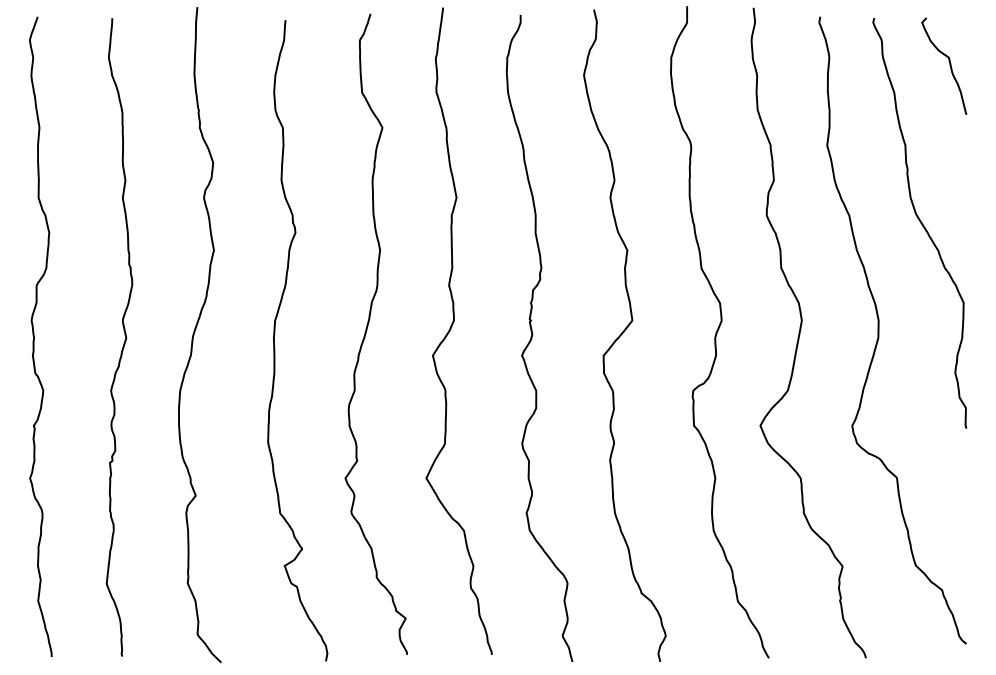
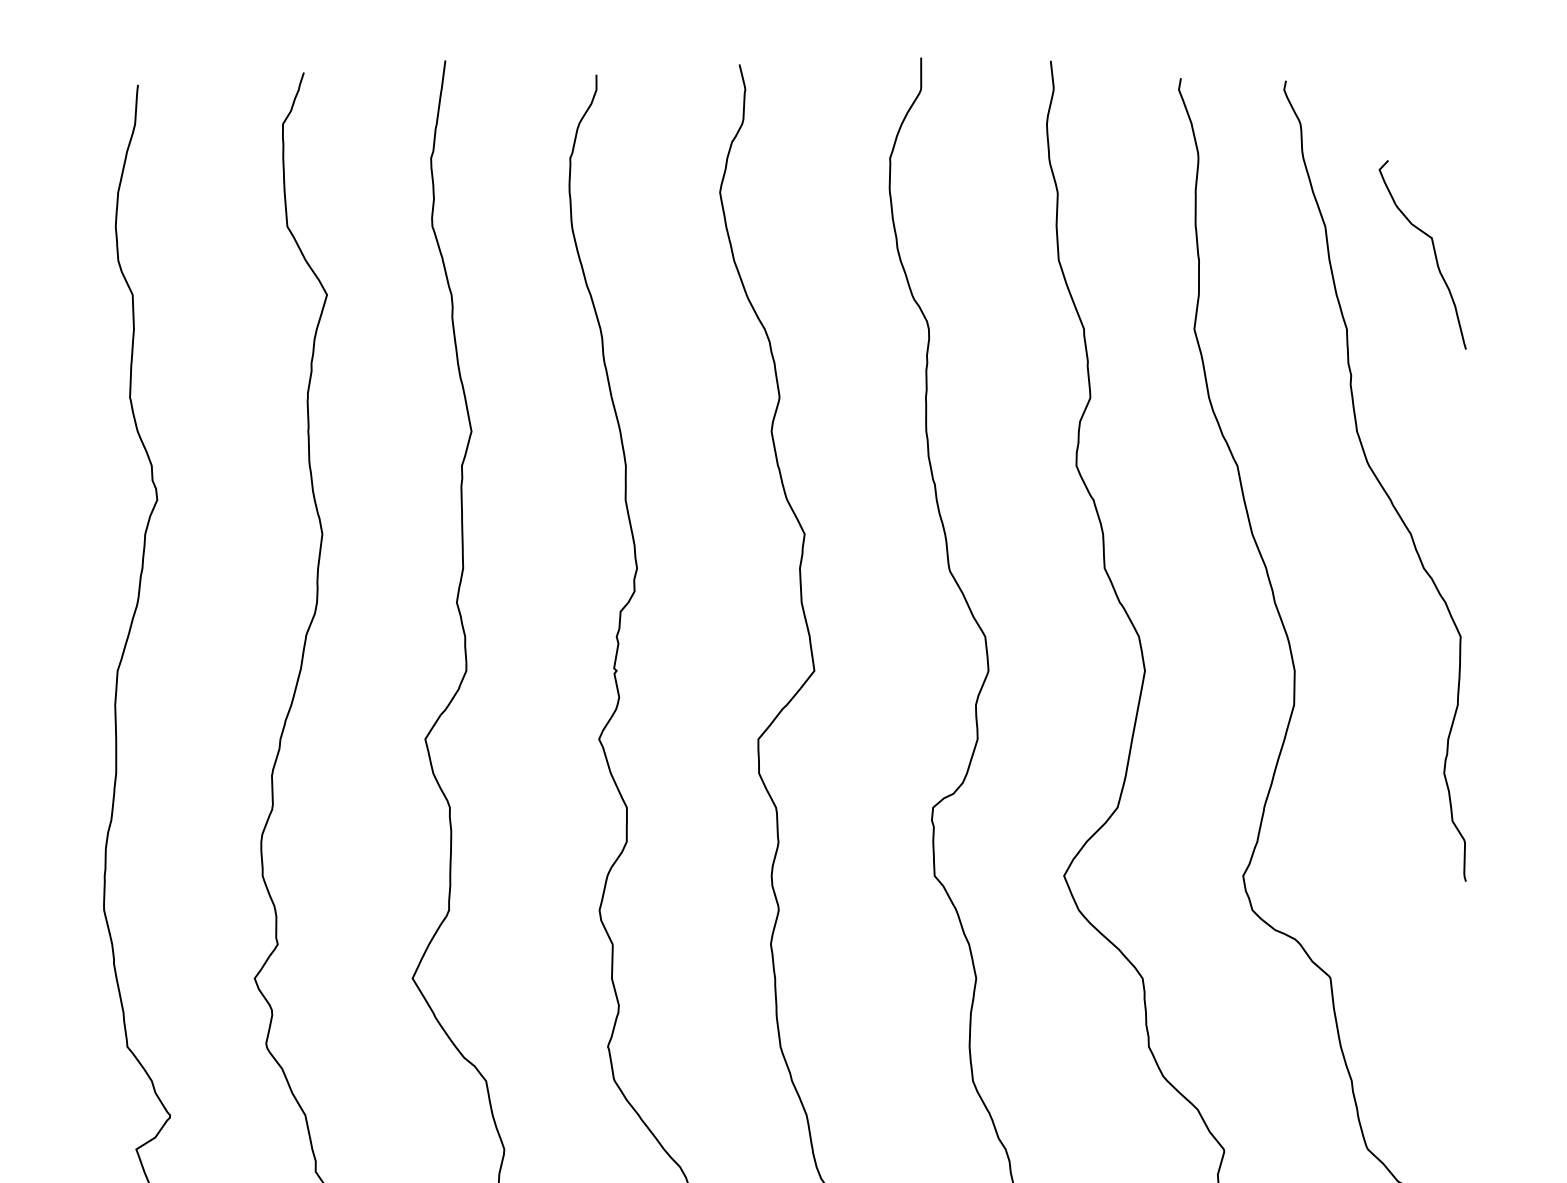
curve: (949, 65) -> (1432, 253), moved

